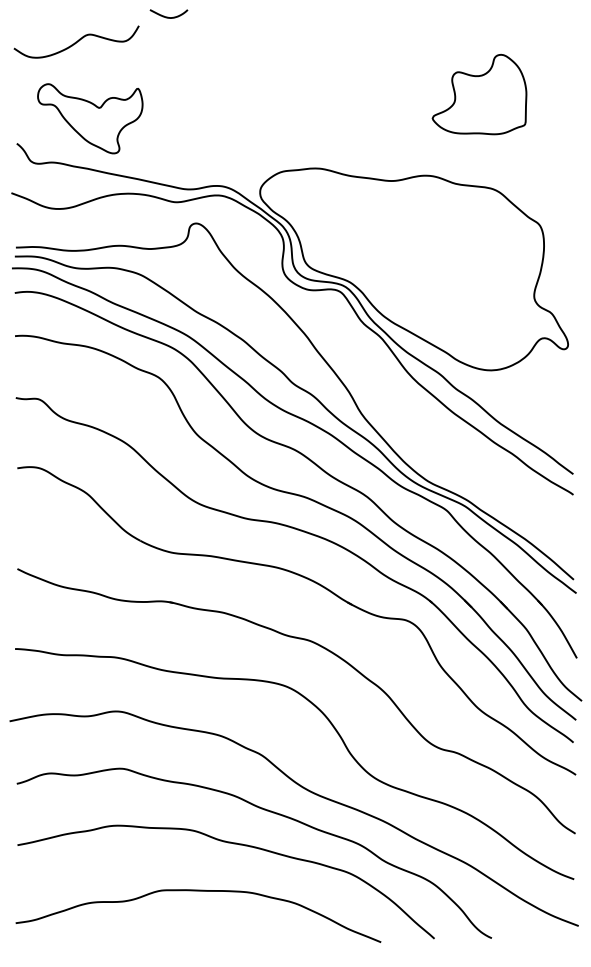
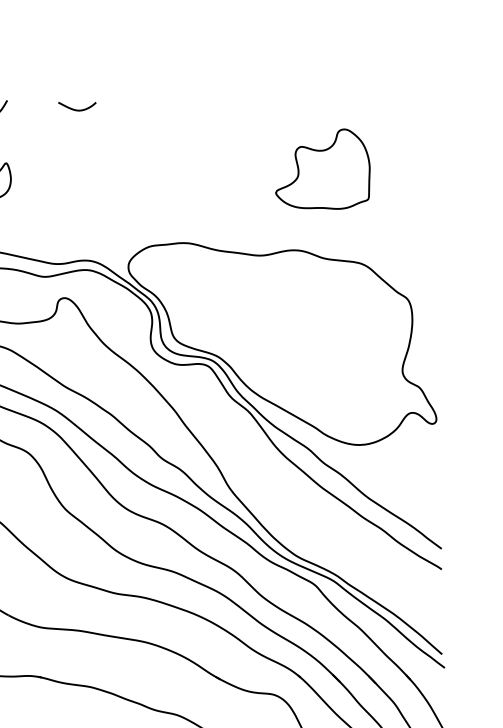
curve: (168, 16) -> (76, 109), moved
part: (479, 94) -> (322, 169), moved

